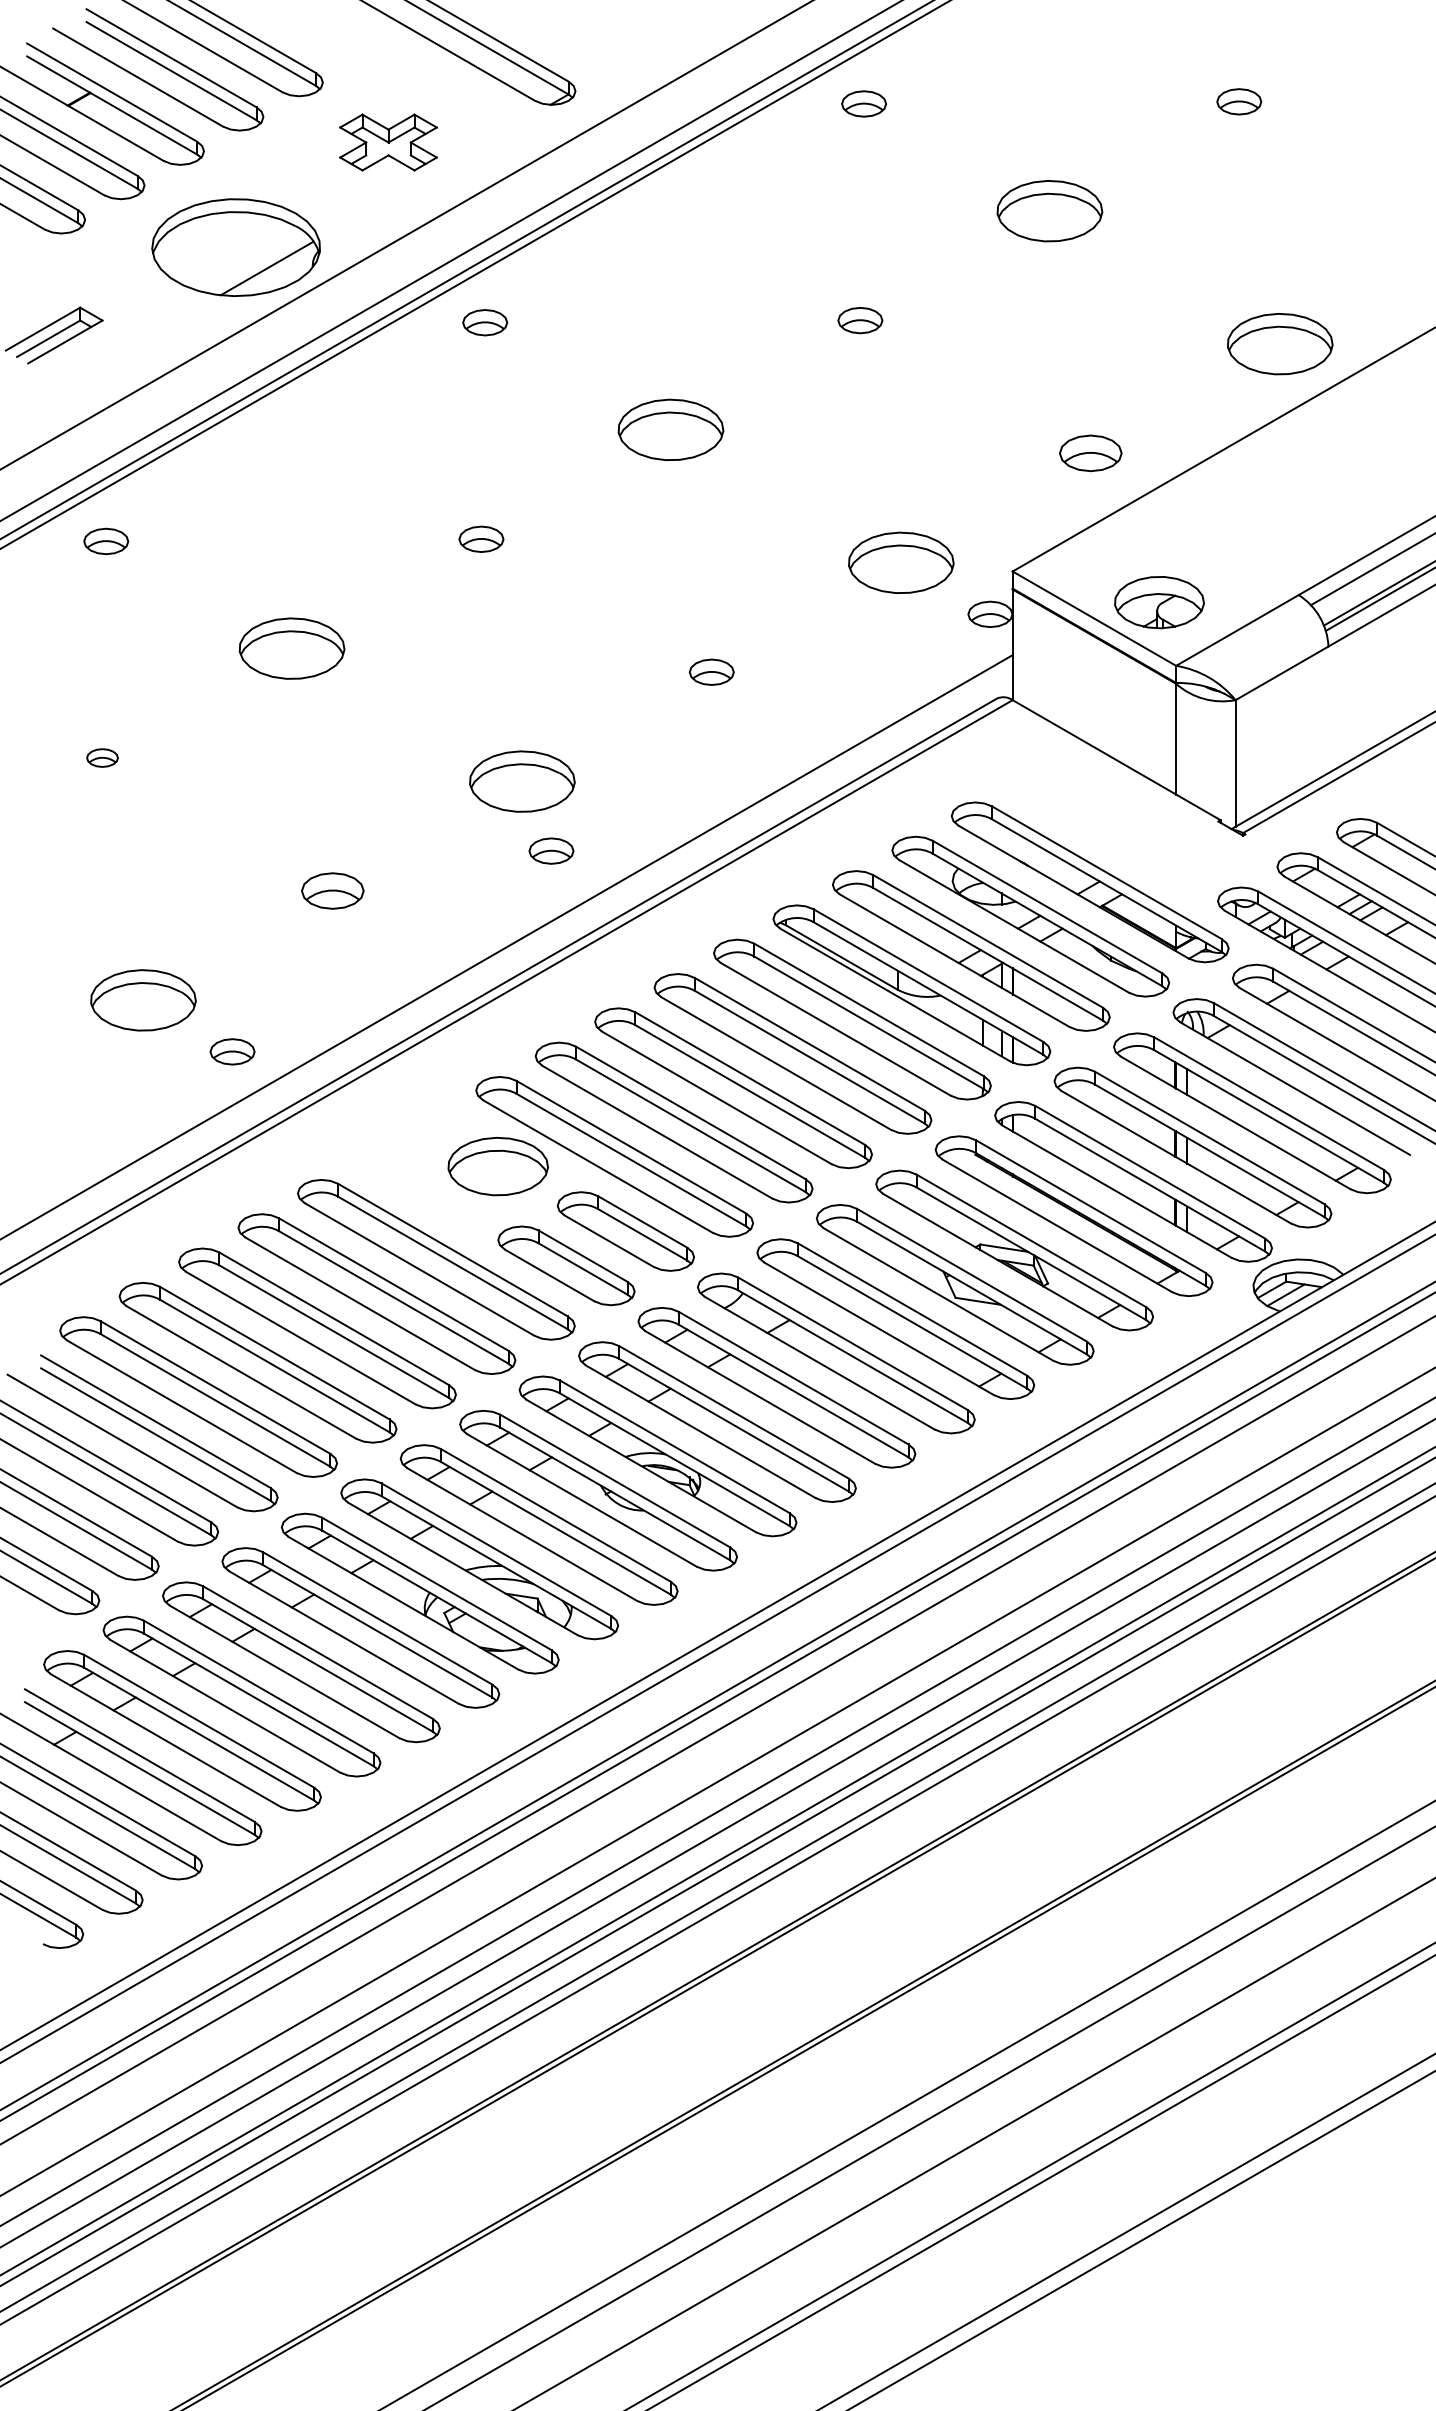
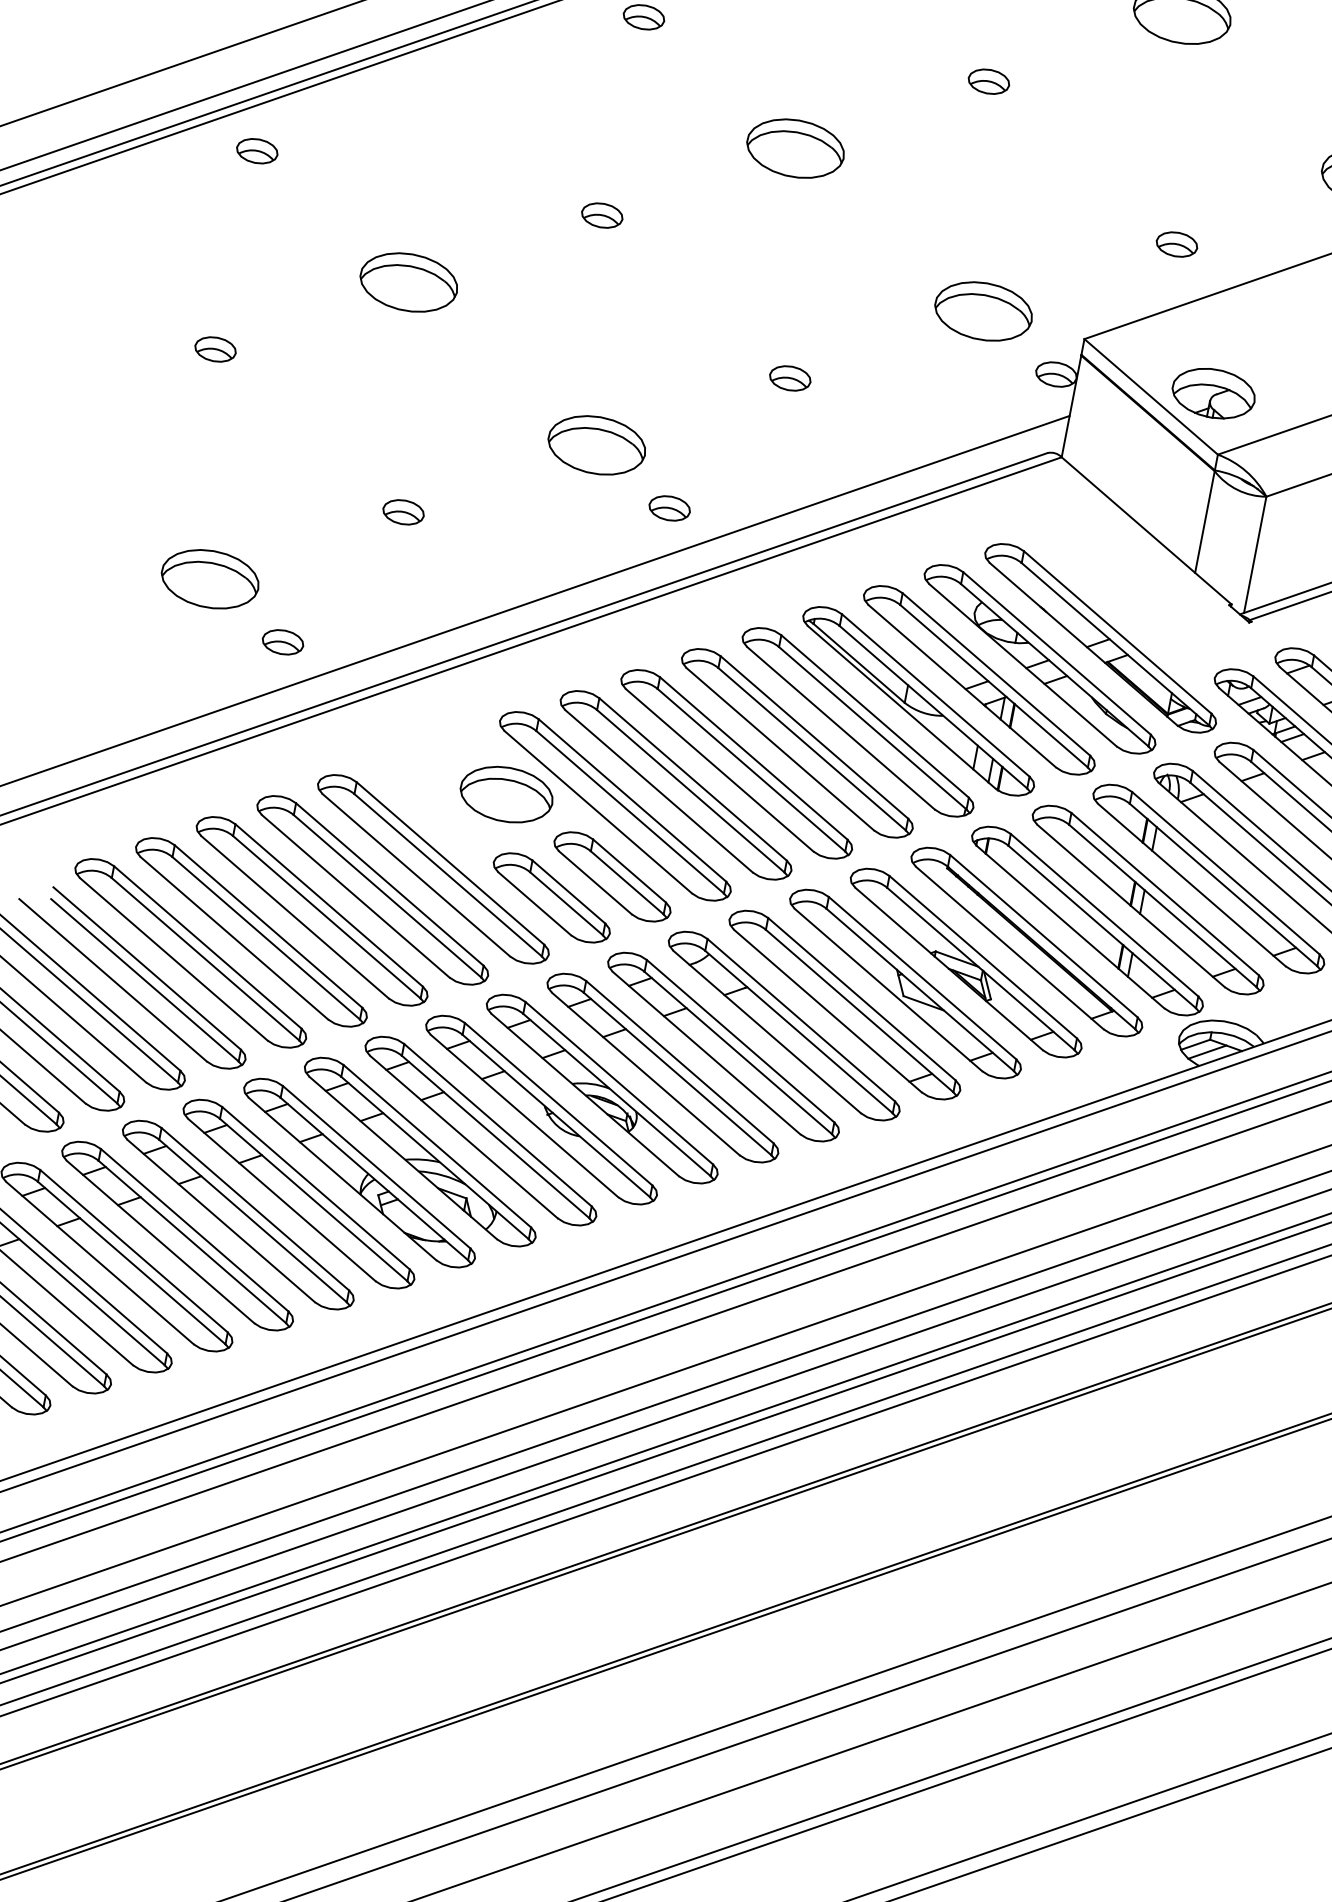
part: (1090, 453) -> (1176, 244), size x0.71
part: (102, 757) -> (215, 348), size x1.43
part: (551, 850) -> (669, 507), moved
part: (332, 890) -> (403, 511), size x0.71

